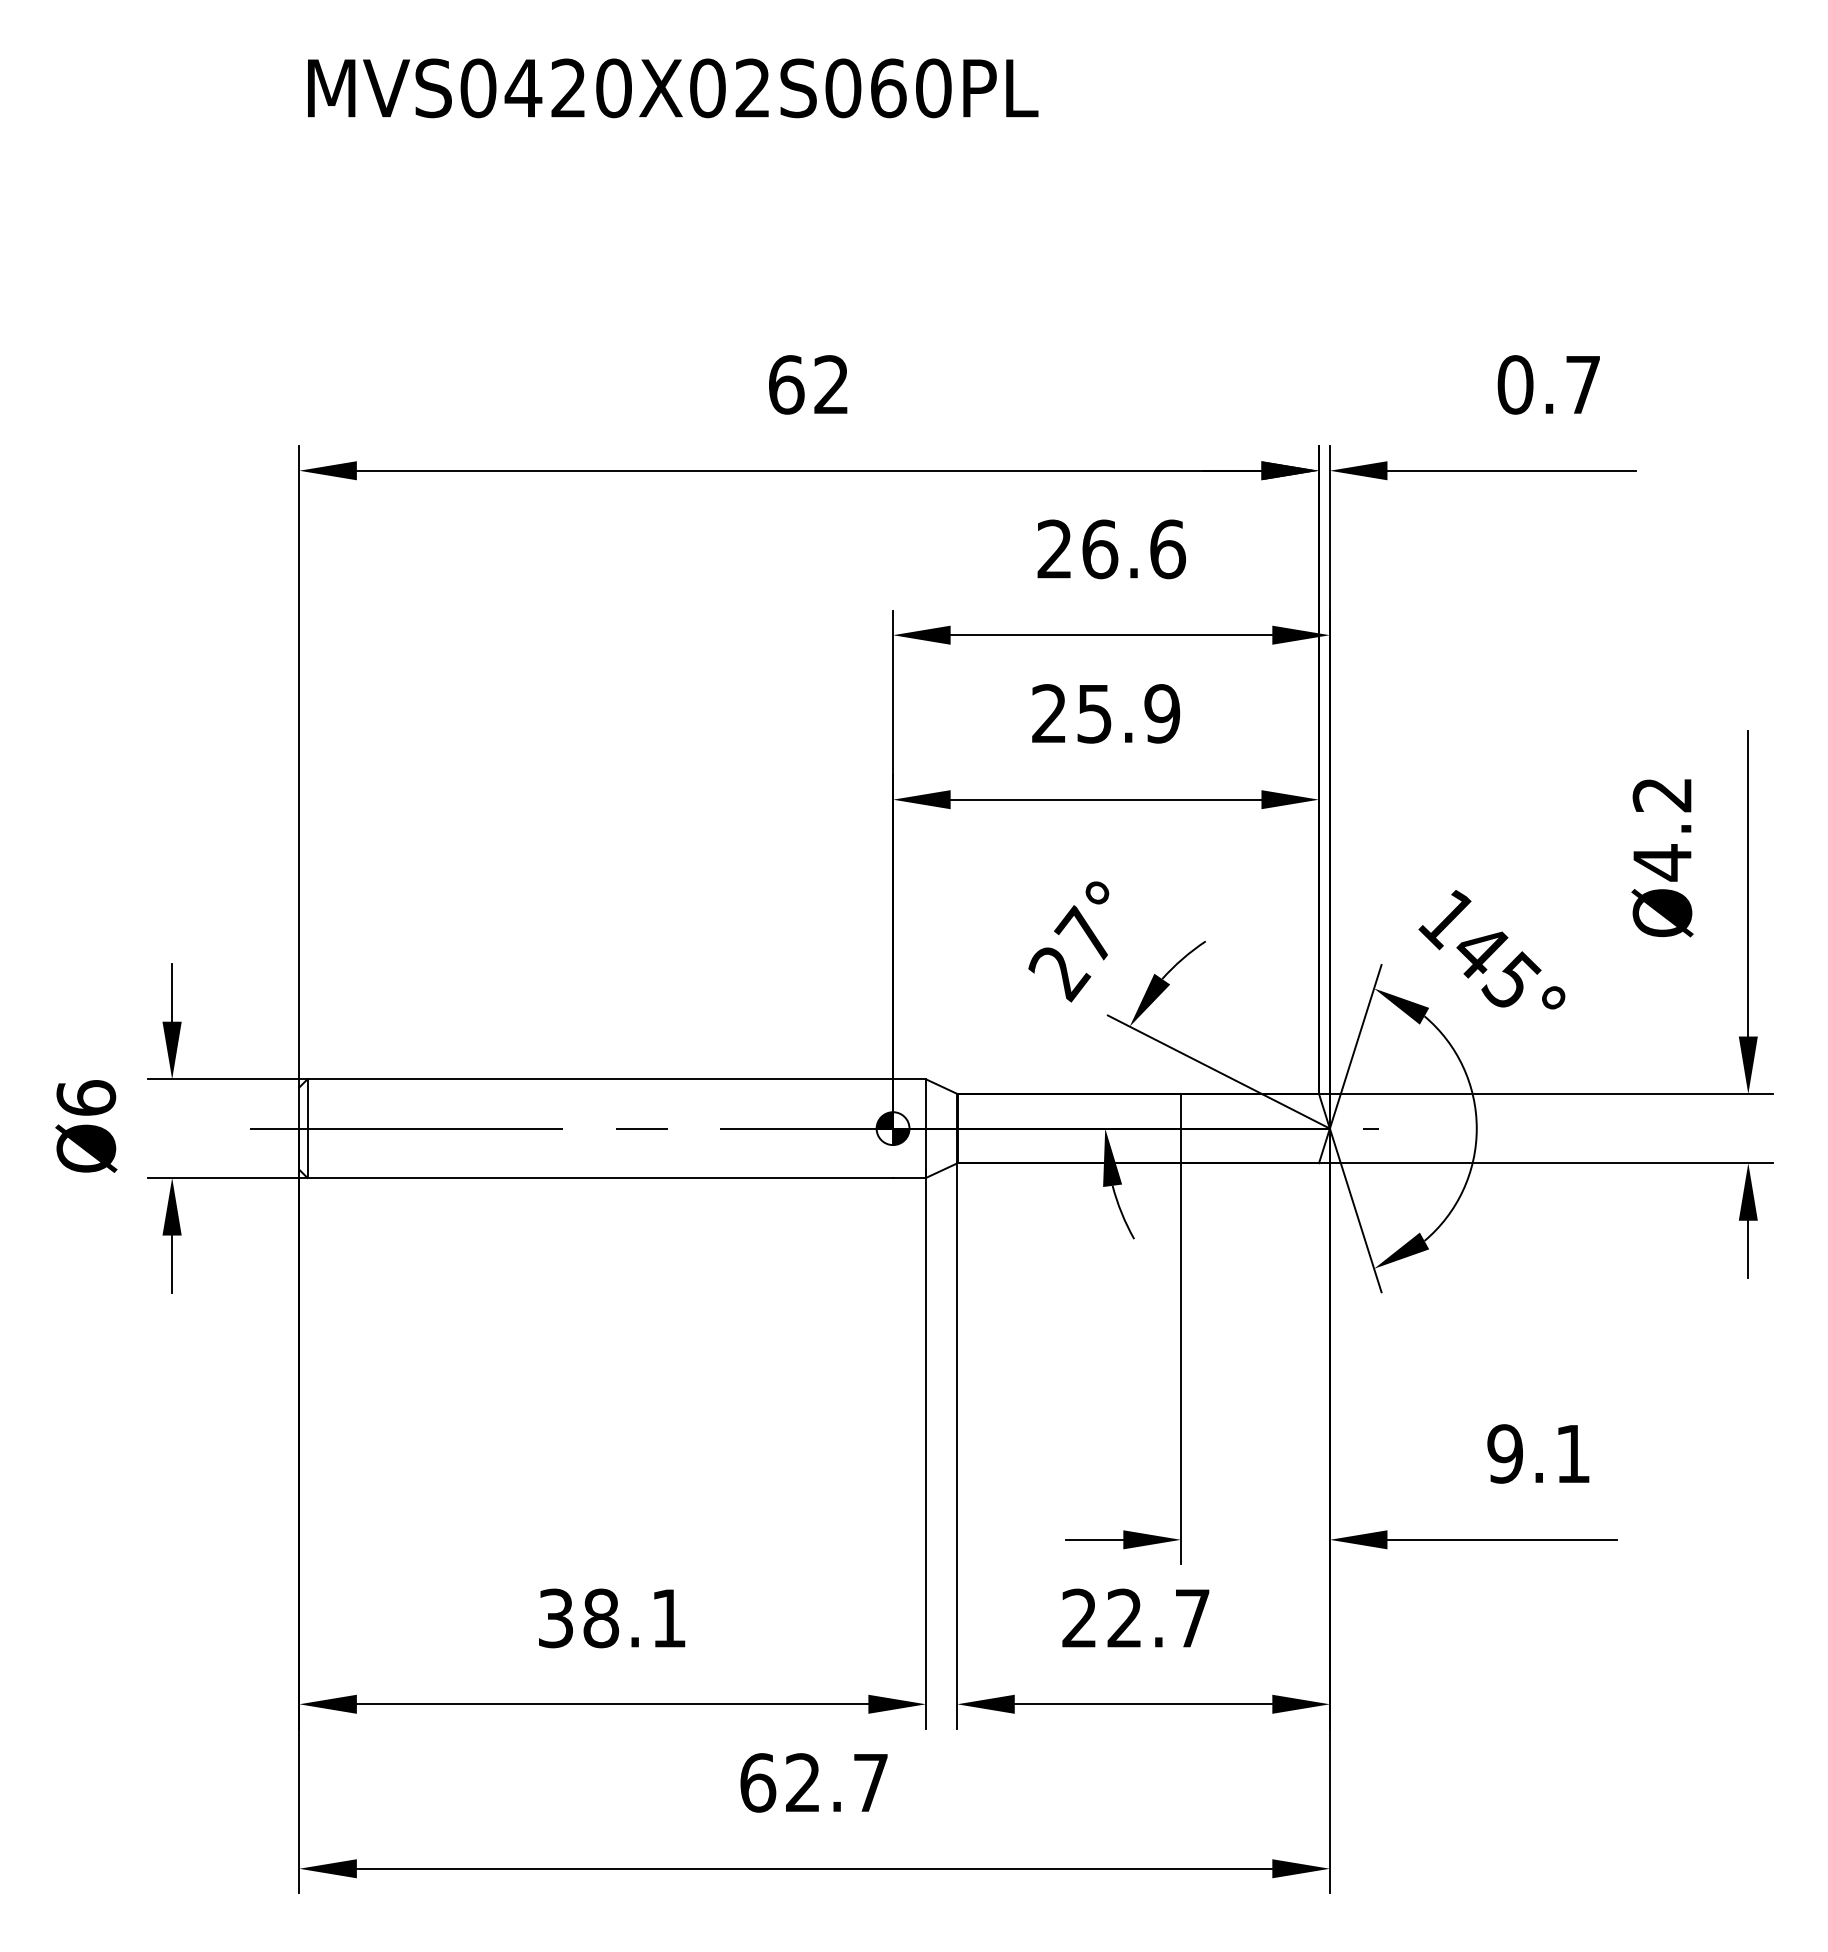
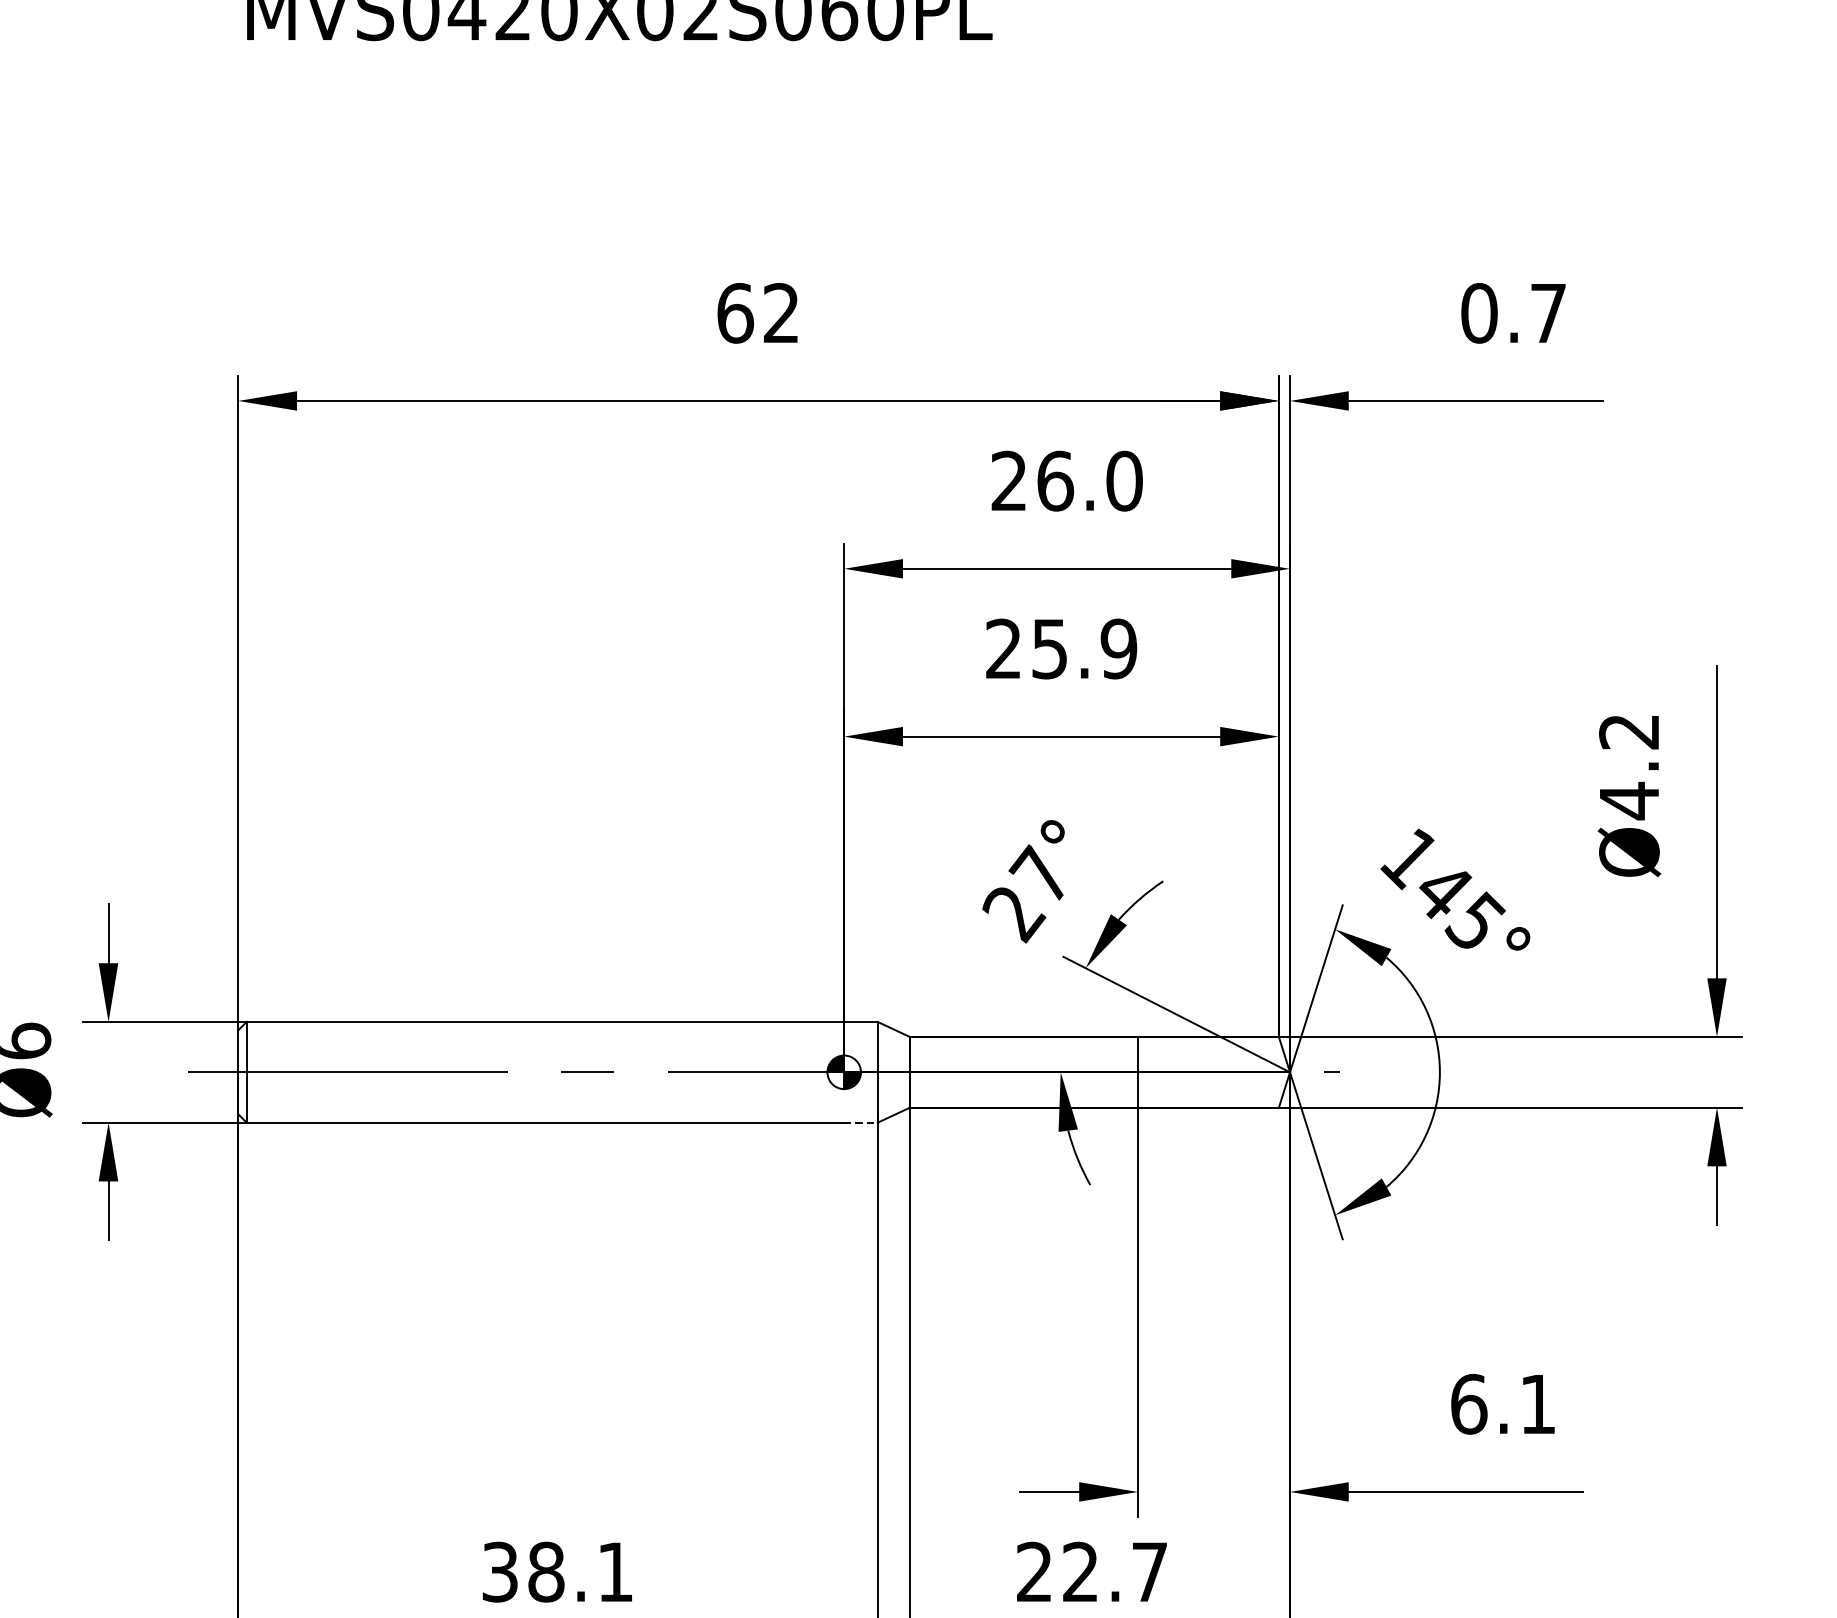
text: (1168, 549) -> (1125, 481), 26.6 -> 26.0
line: (910, 1177) -> (862, 1122), solid -> dashed
text: (1505, 1453) -> (1469, 1403), 9.1 -> 6.1

